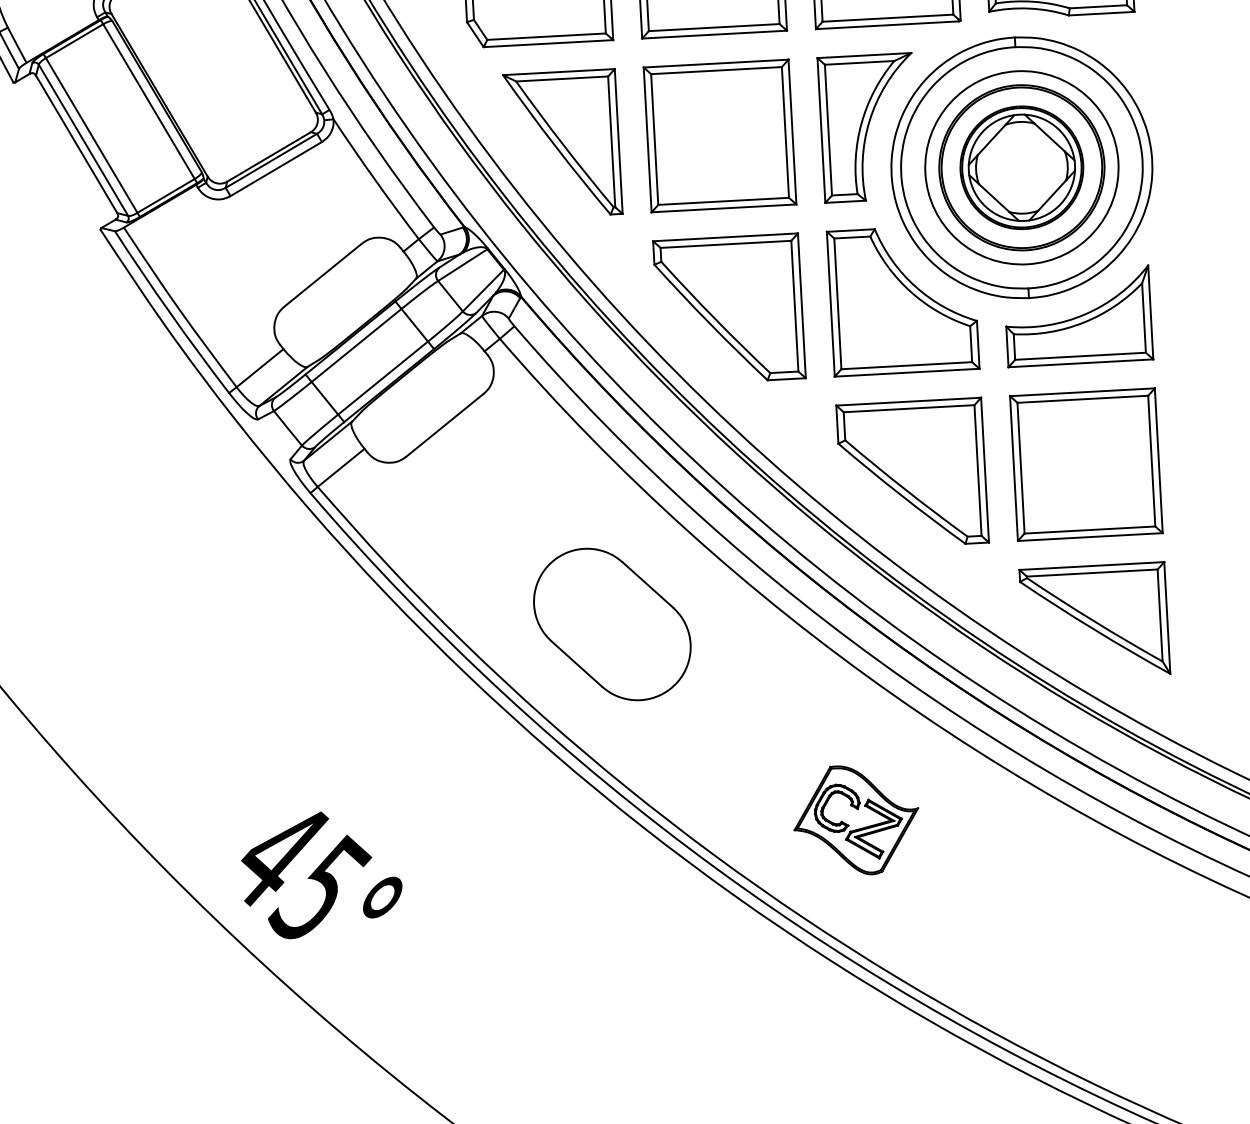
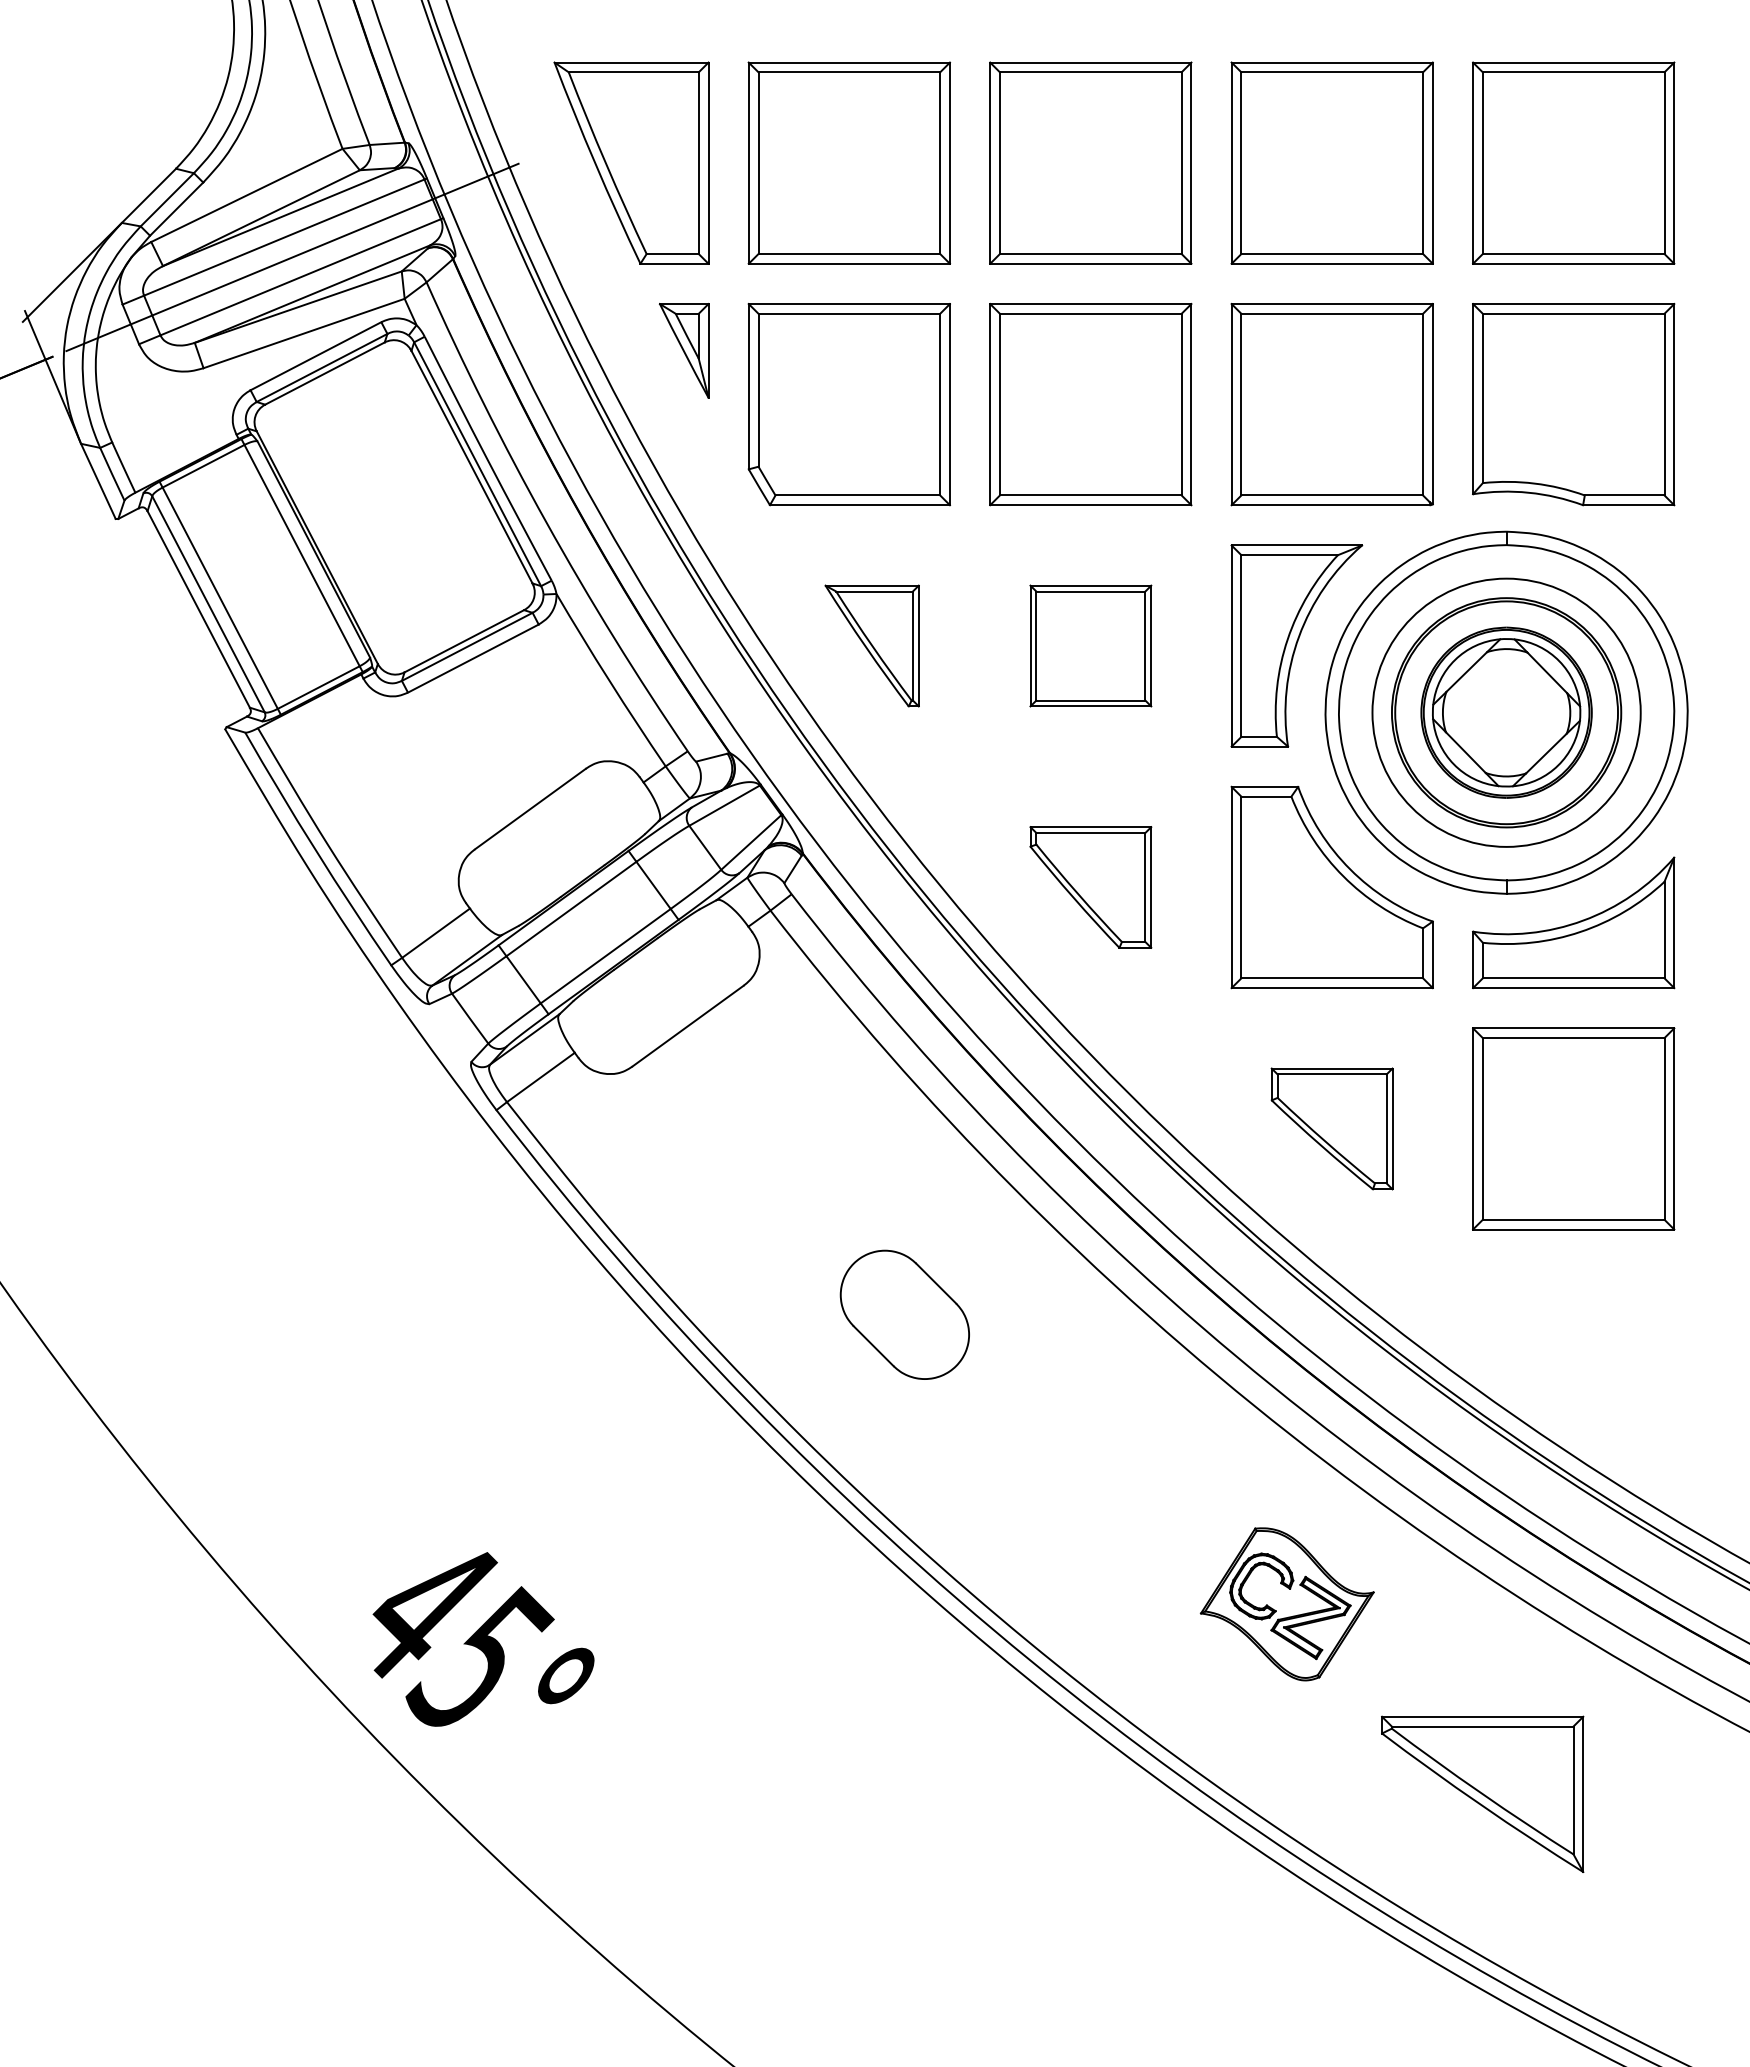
part: (719, 135) -> (1090, 645), size x0.6
part: (562, 144) -> (871, 645), size x0.6
part: (729, 309) -> (1090, 887), size x0.6
part: (912, 473) -> (1331, 1128), size x0.6
part: (1094, 621) -> (1482, 1793), moved
part: (612, 624) -> (904, 1314), size x0.6
part: (855, 820) -> (1286, 1604), moved

